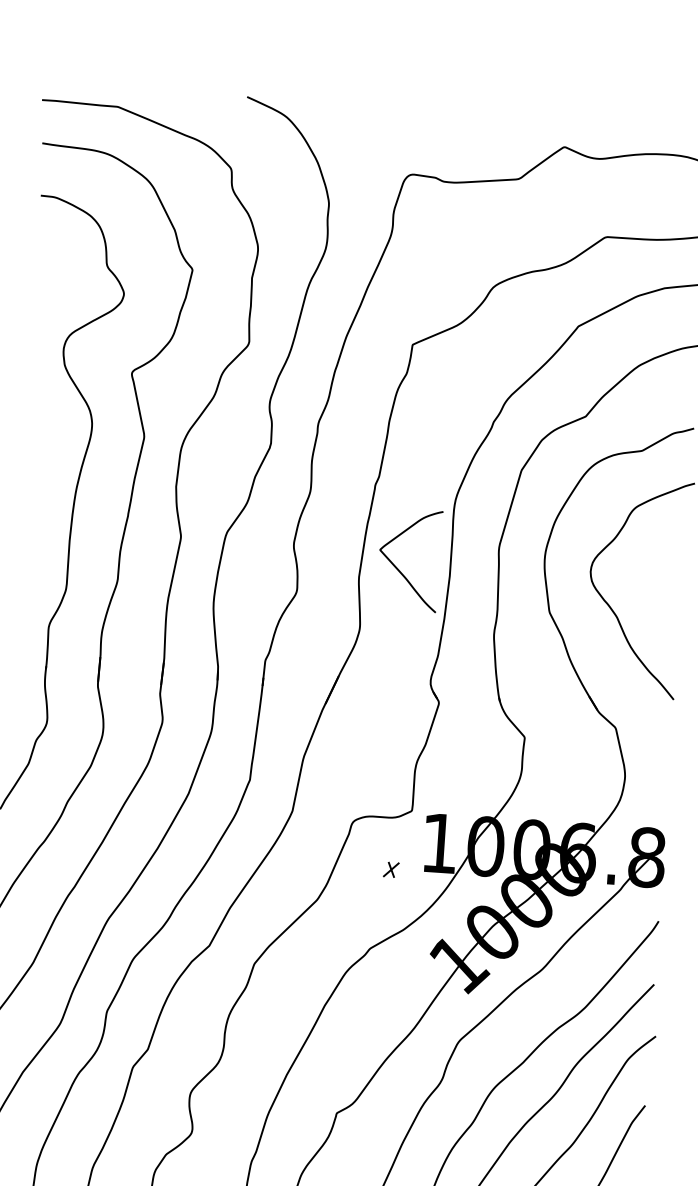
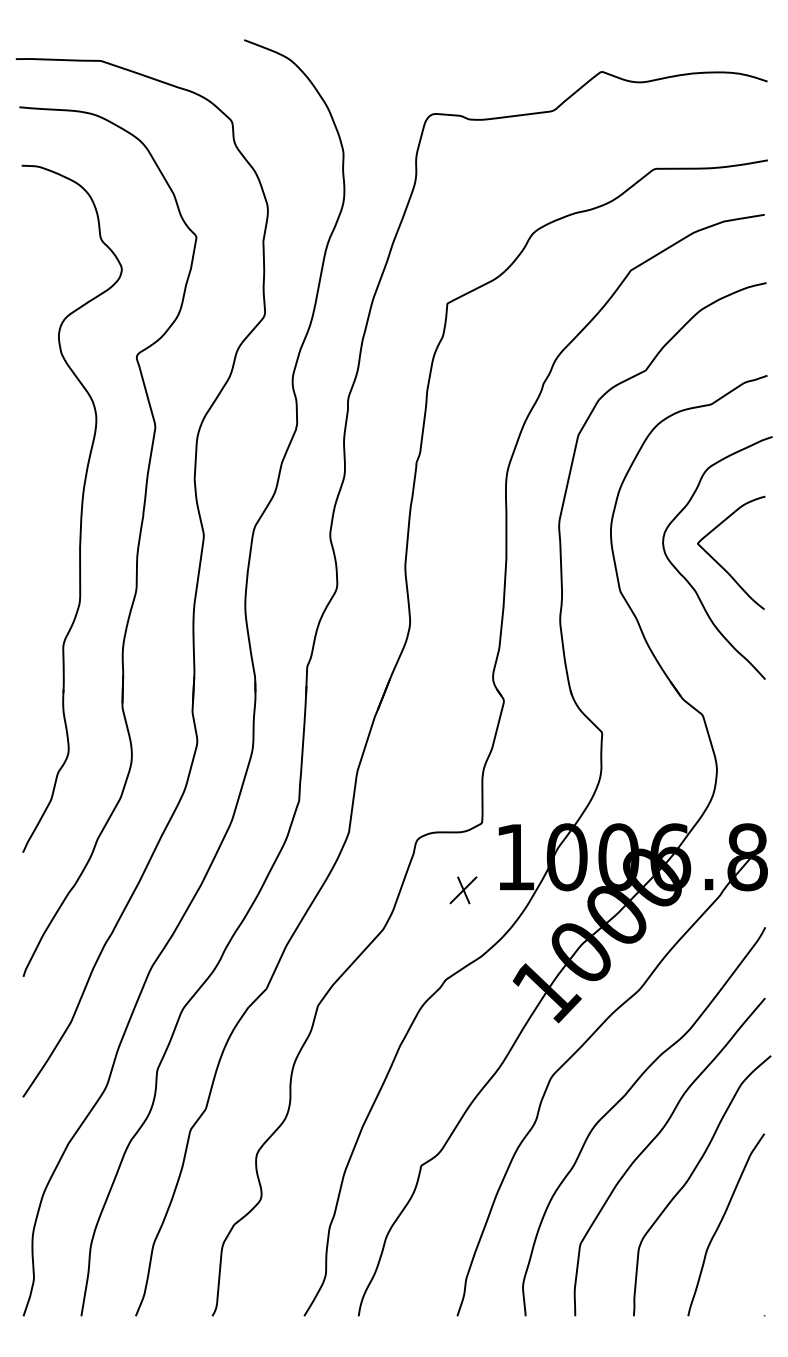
curve: (398, 568) -> (719, 563), moved
part: (391, 869) -> (463, 890), size x1.67

